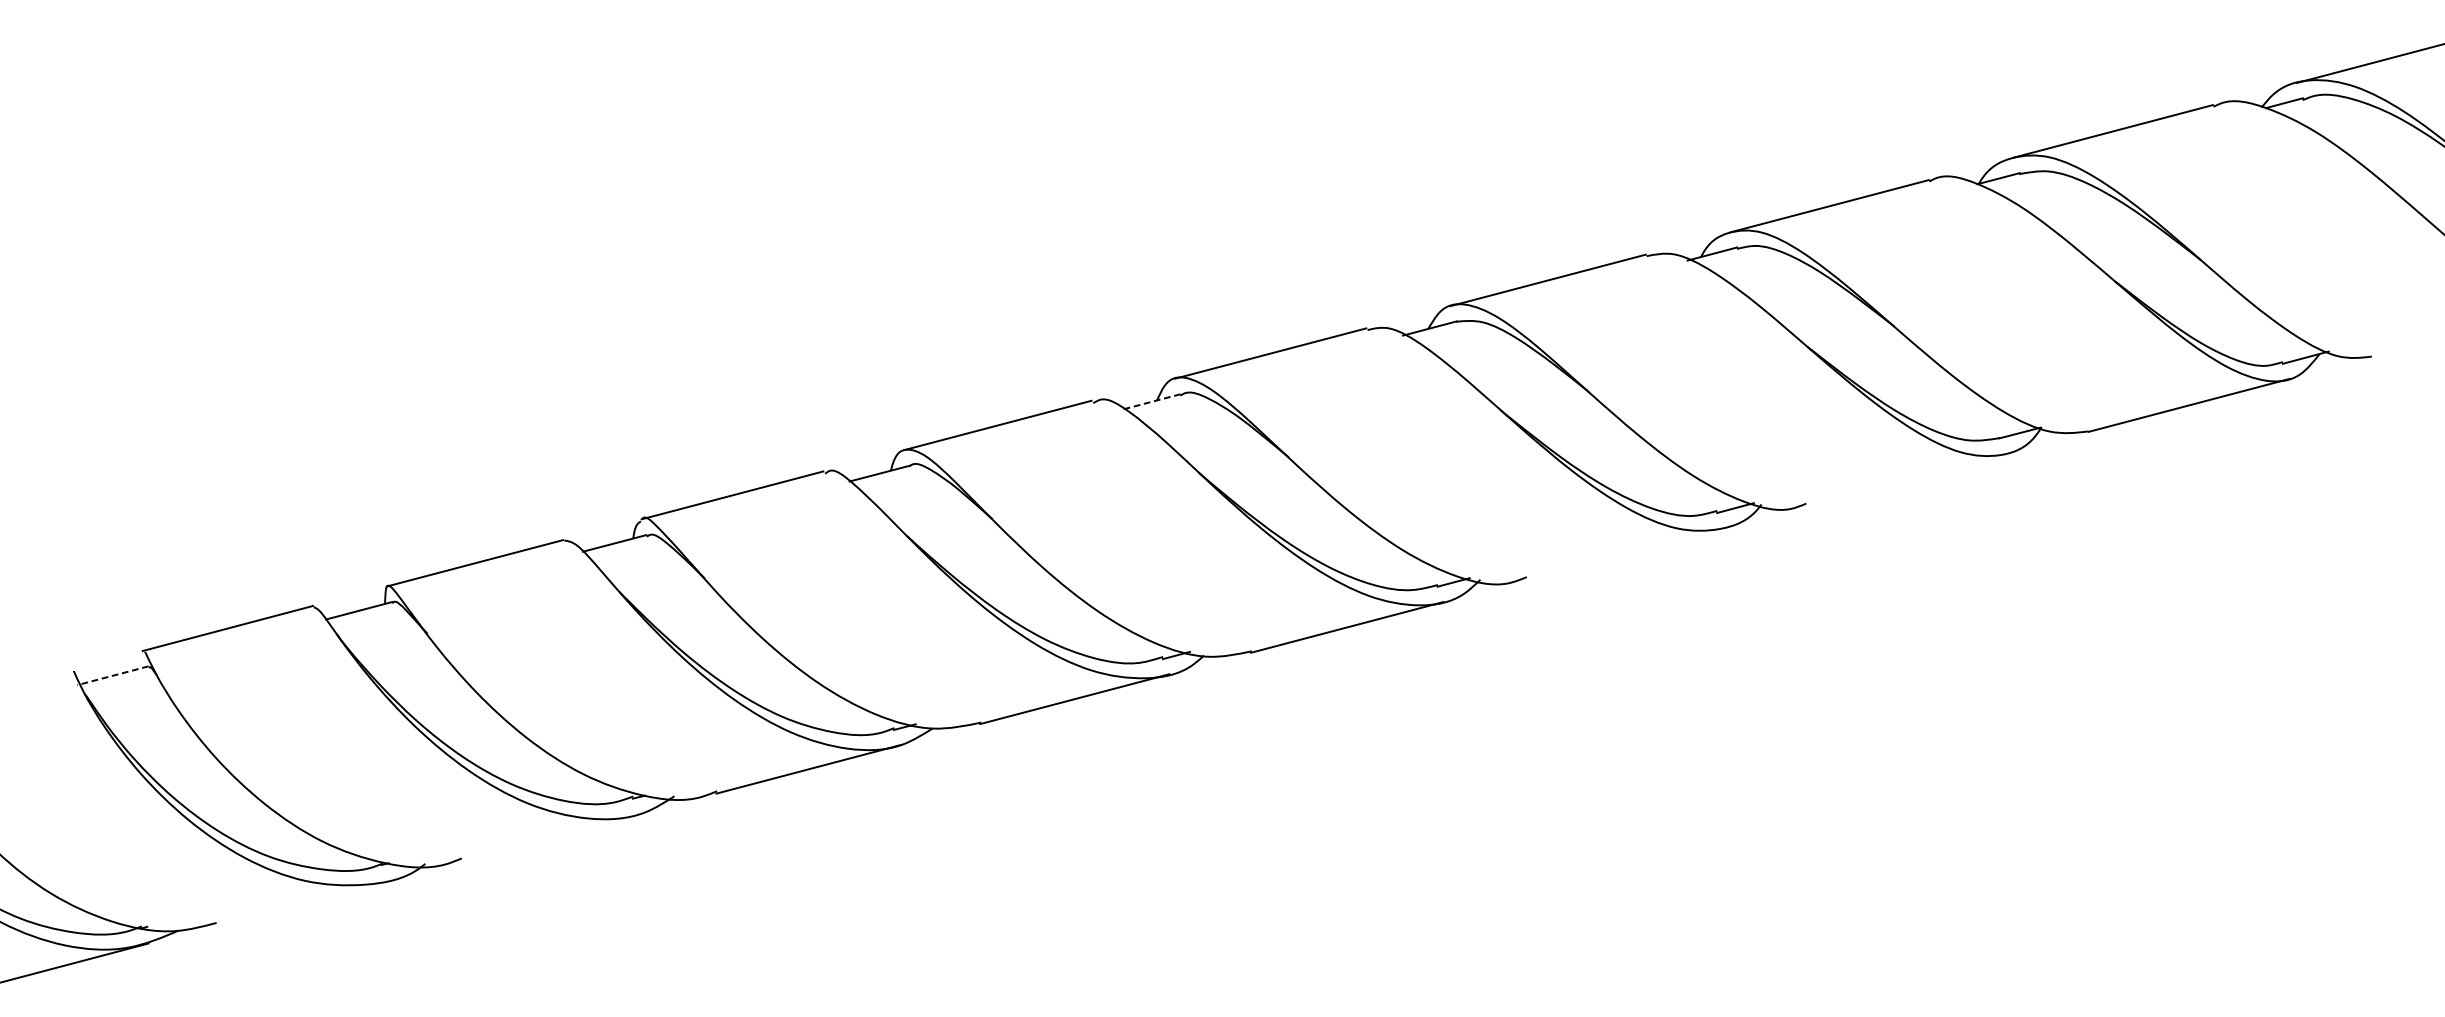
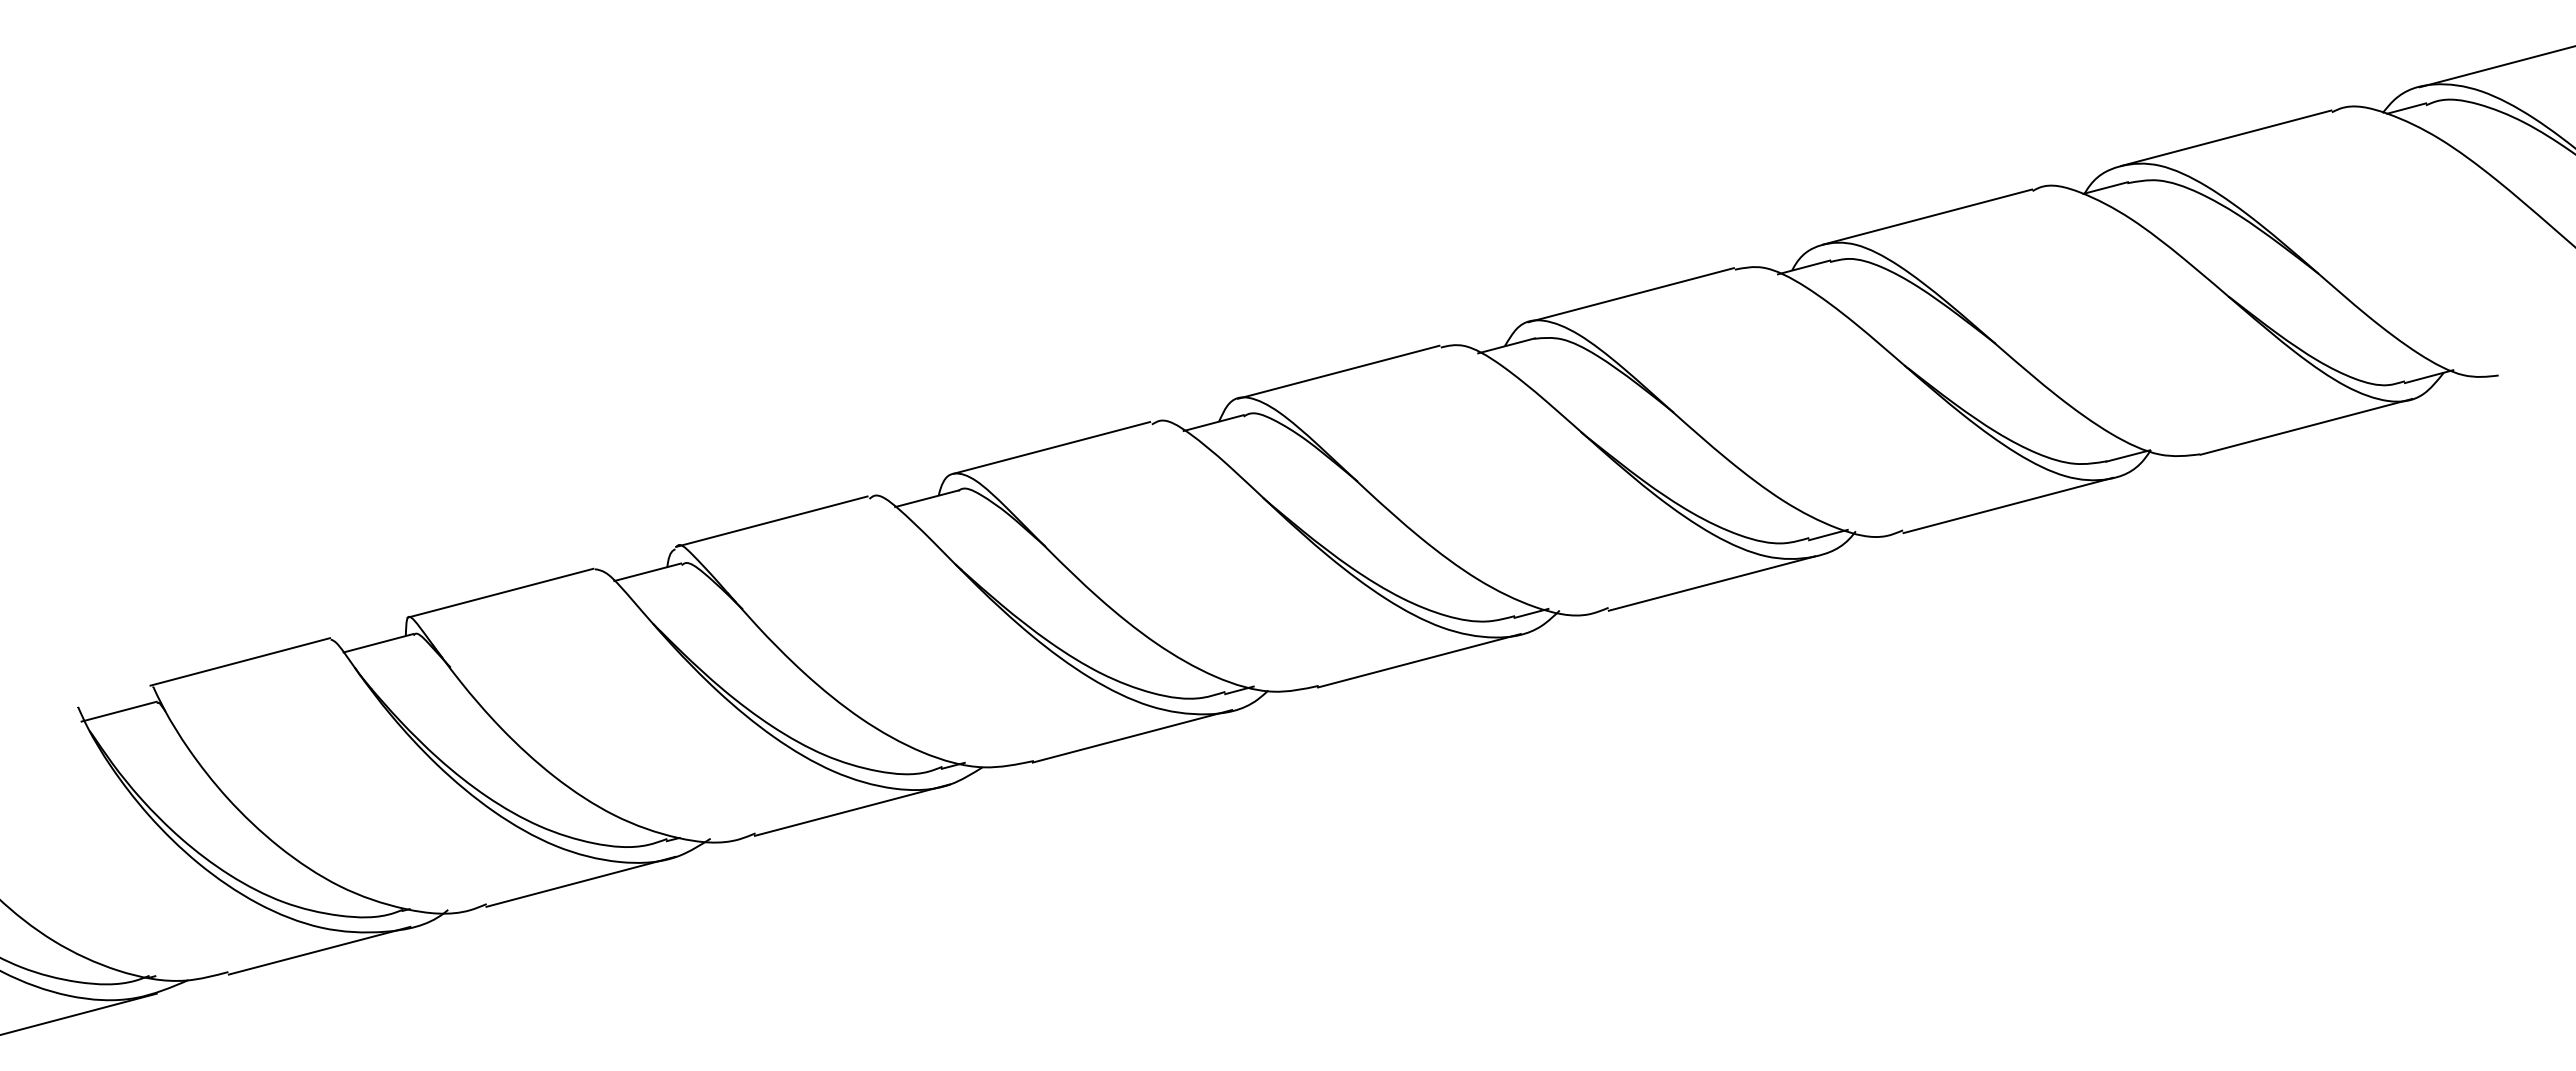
line: (1151, 402) -> (1213, 423), dashed -> solid
line: (1906, 480) -> (2008, 505), added
line: (1624, 554) -> (1711, 583), added
line: (113, 675) -> (119, 711), dashed -> solid
line: (550, 836) -> (580, 881), added
line: (303, 902) -> (319, 950), added

